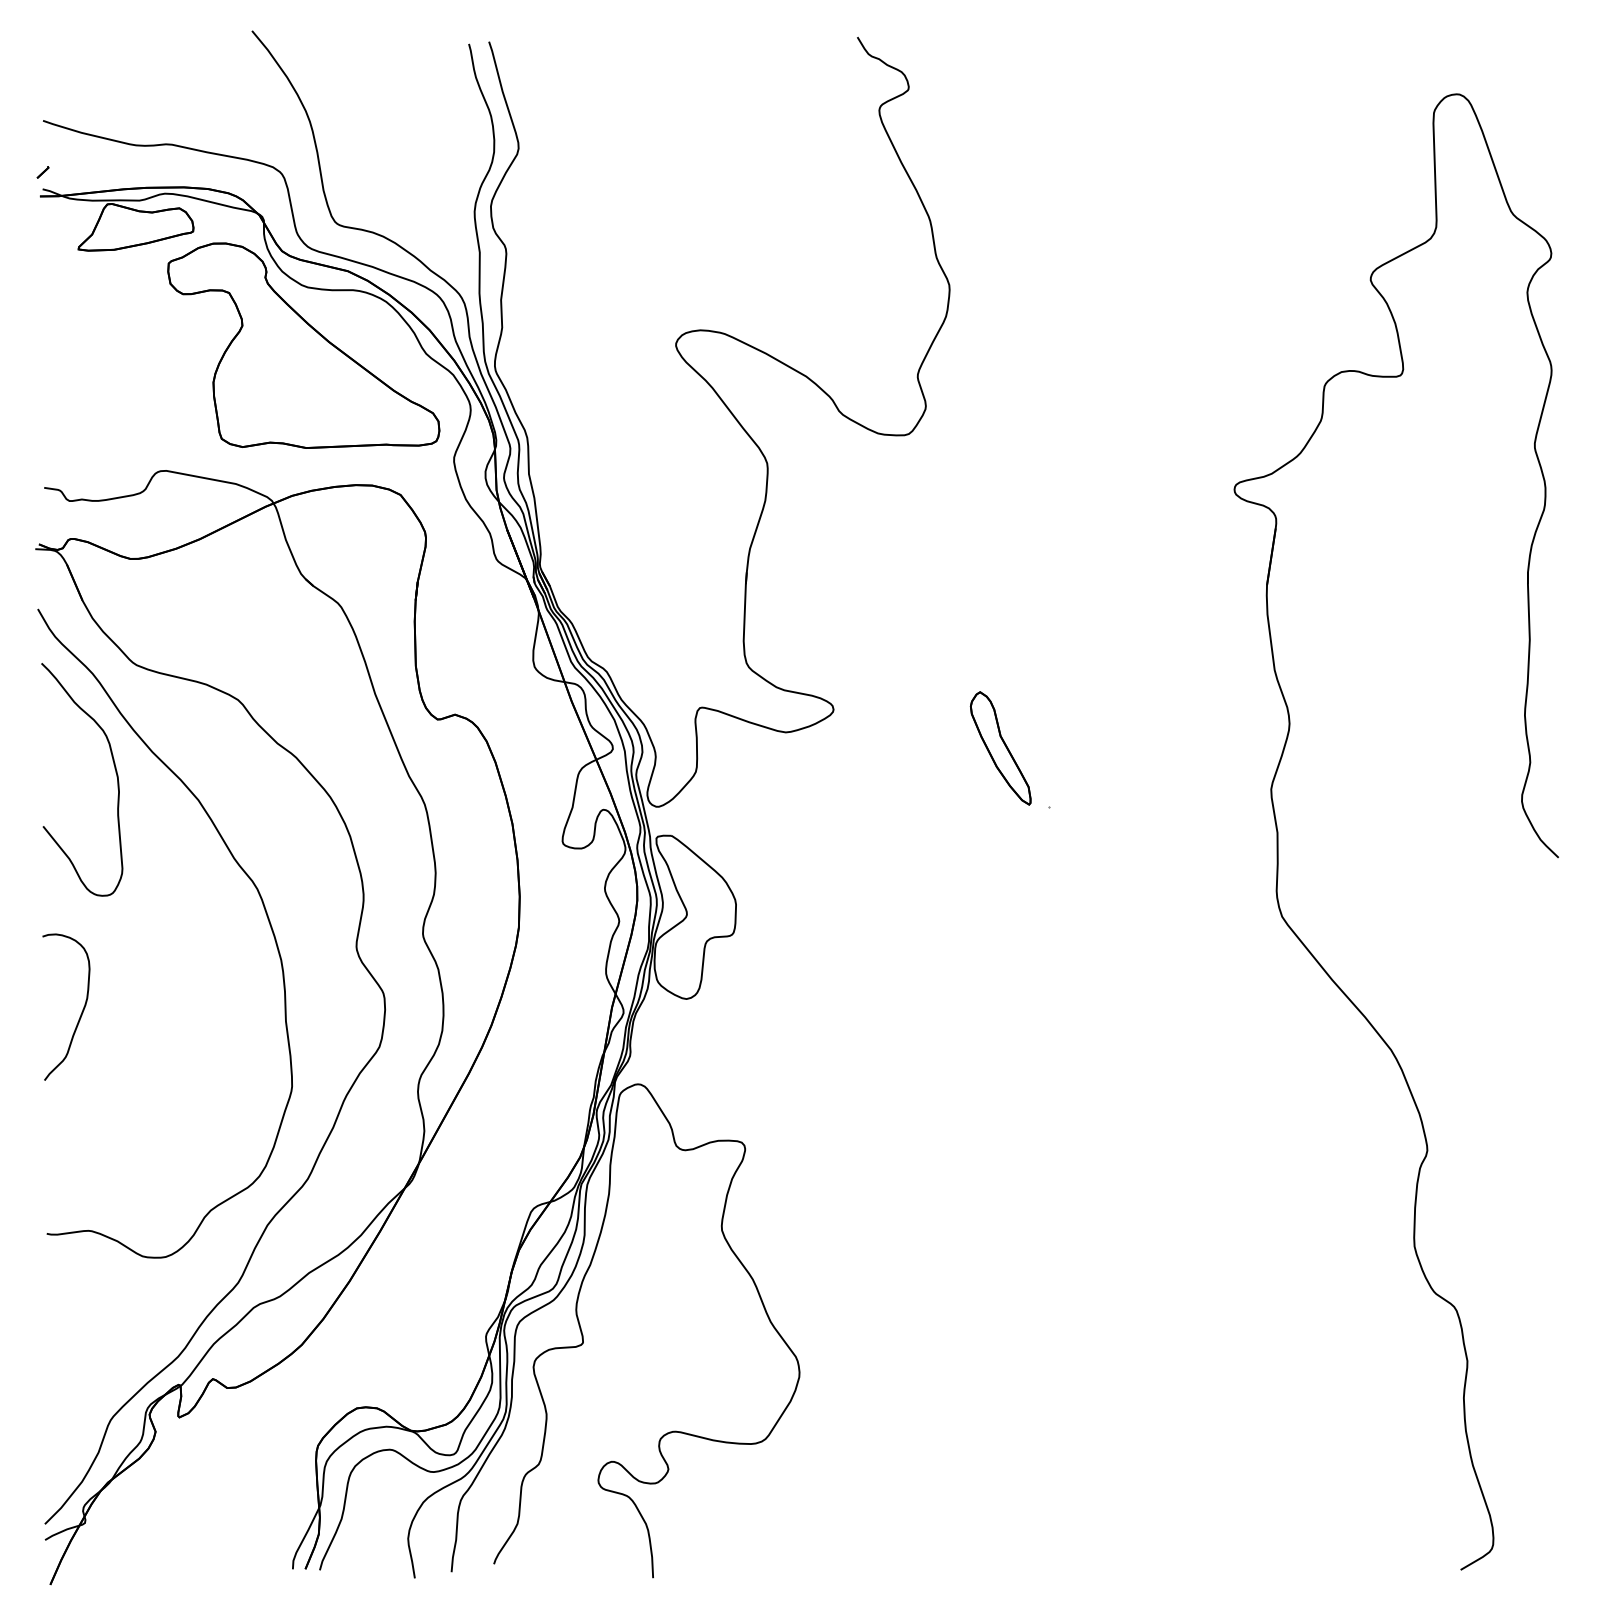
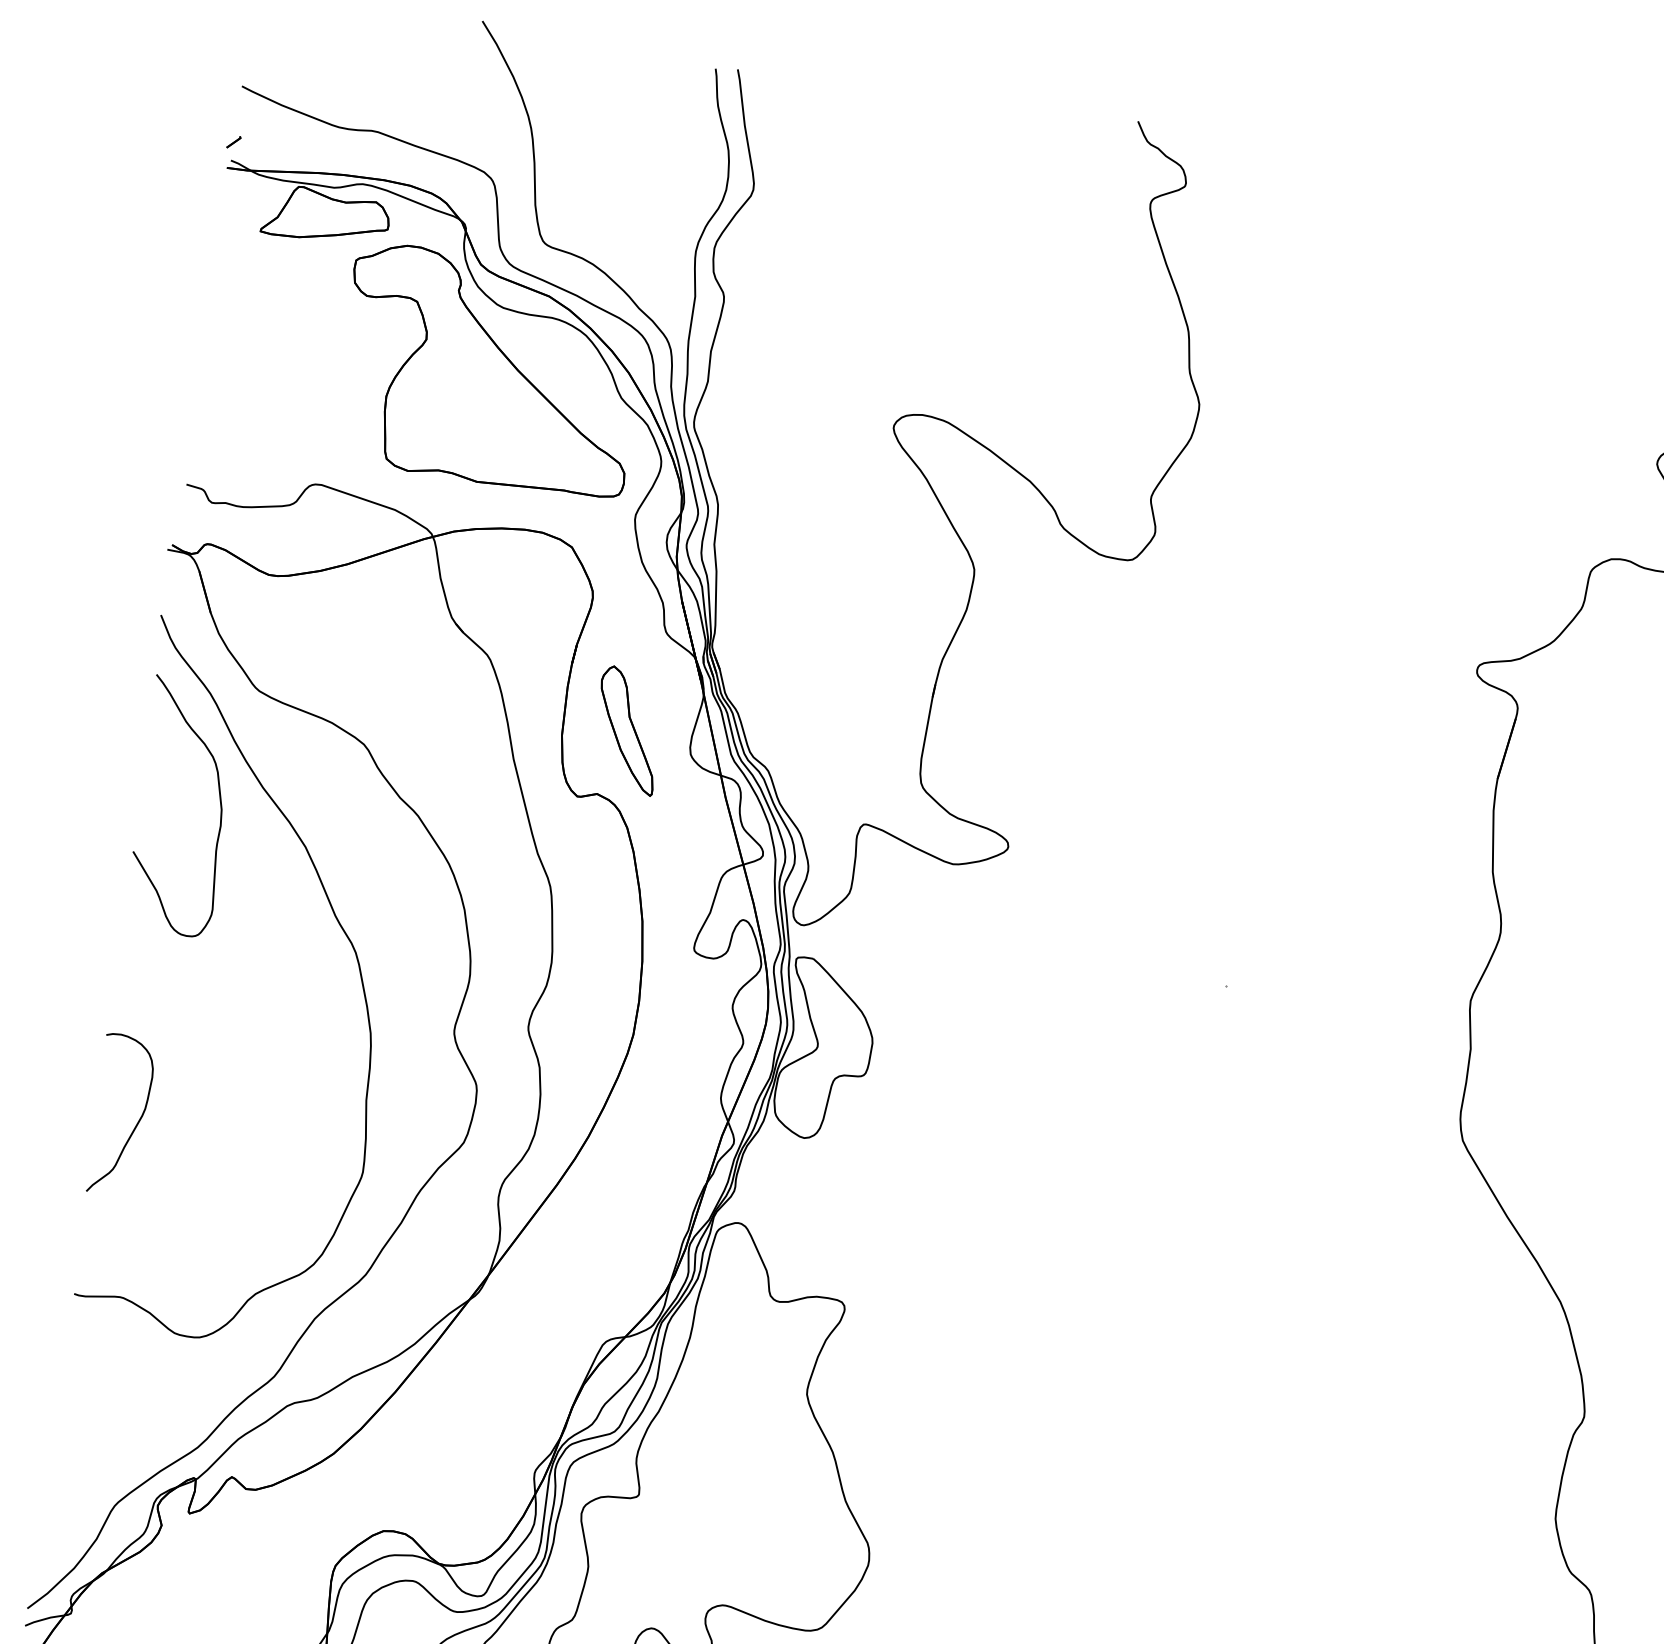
part: (1000, 748) -> (627, 730), moved
curve: (81, 1011) -> (137, 1122), moved

